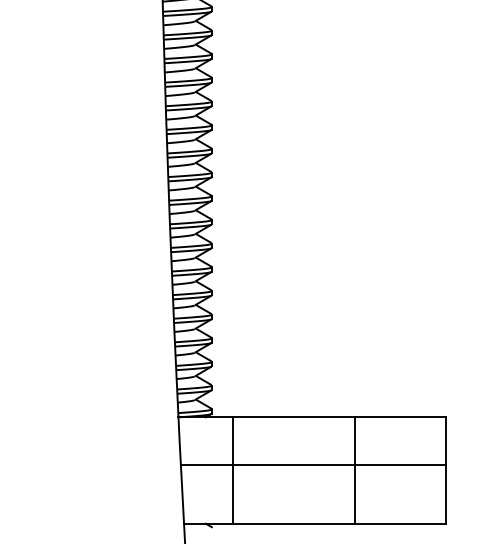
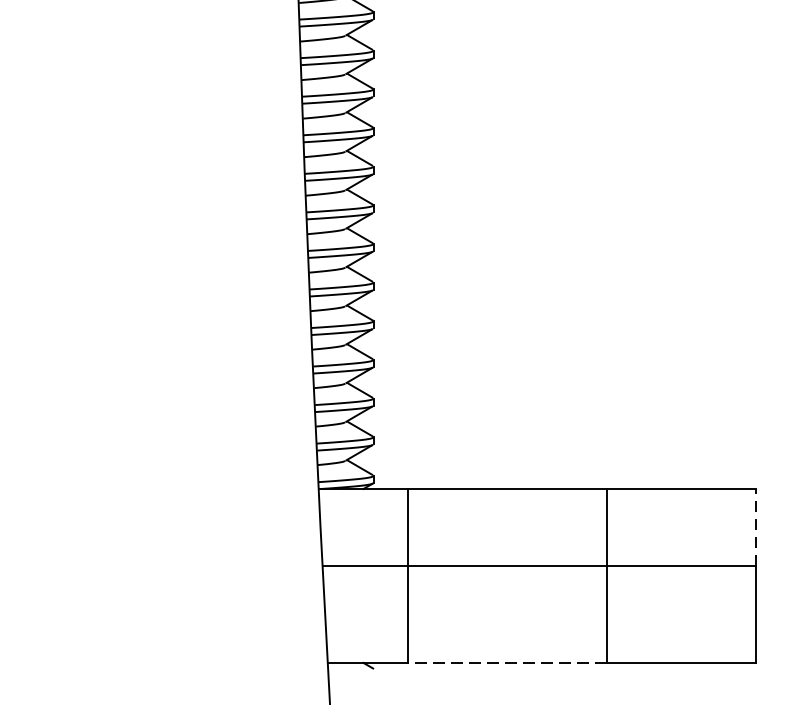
line: (446, 440) -> (756, 526), solid -> dashed
line: (294, 523) -> (508, 662), solid -> dashed

